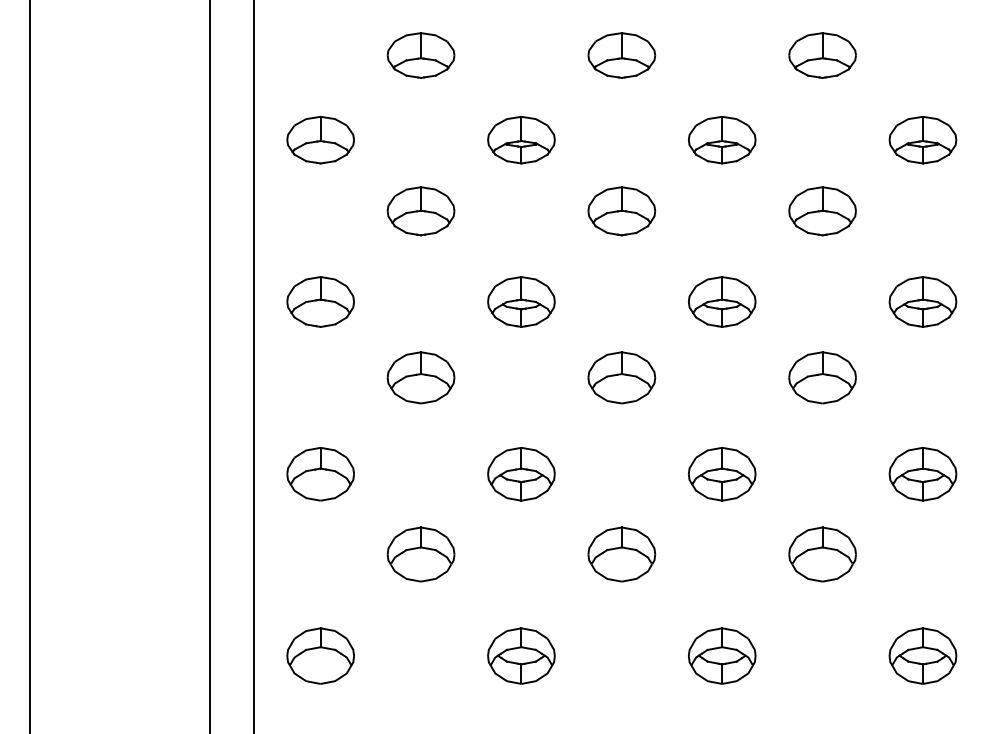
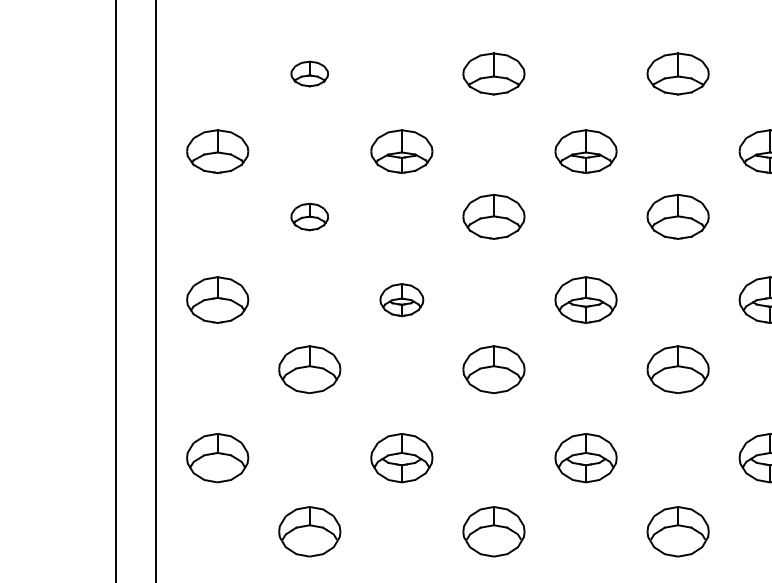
part: (420, 55) -> (309, 73), size x0.6
part: (420, 211) -> (309, 217), size x0.6
part: (521, 301) -> (401, 299), size x0.7

